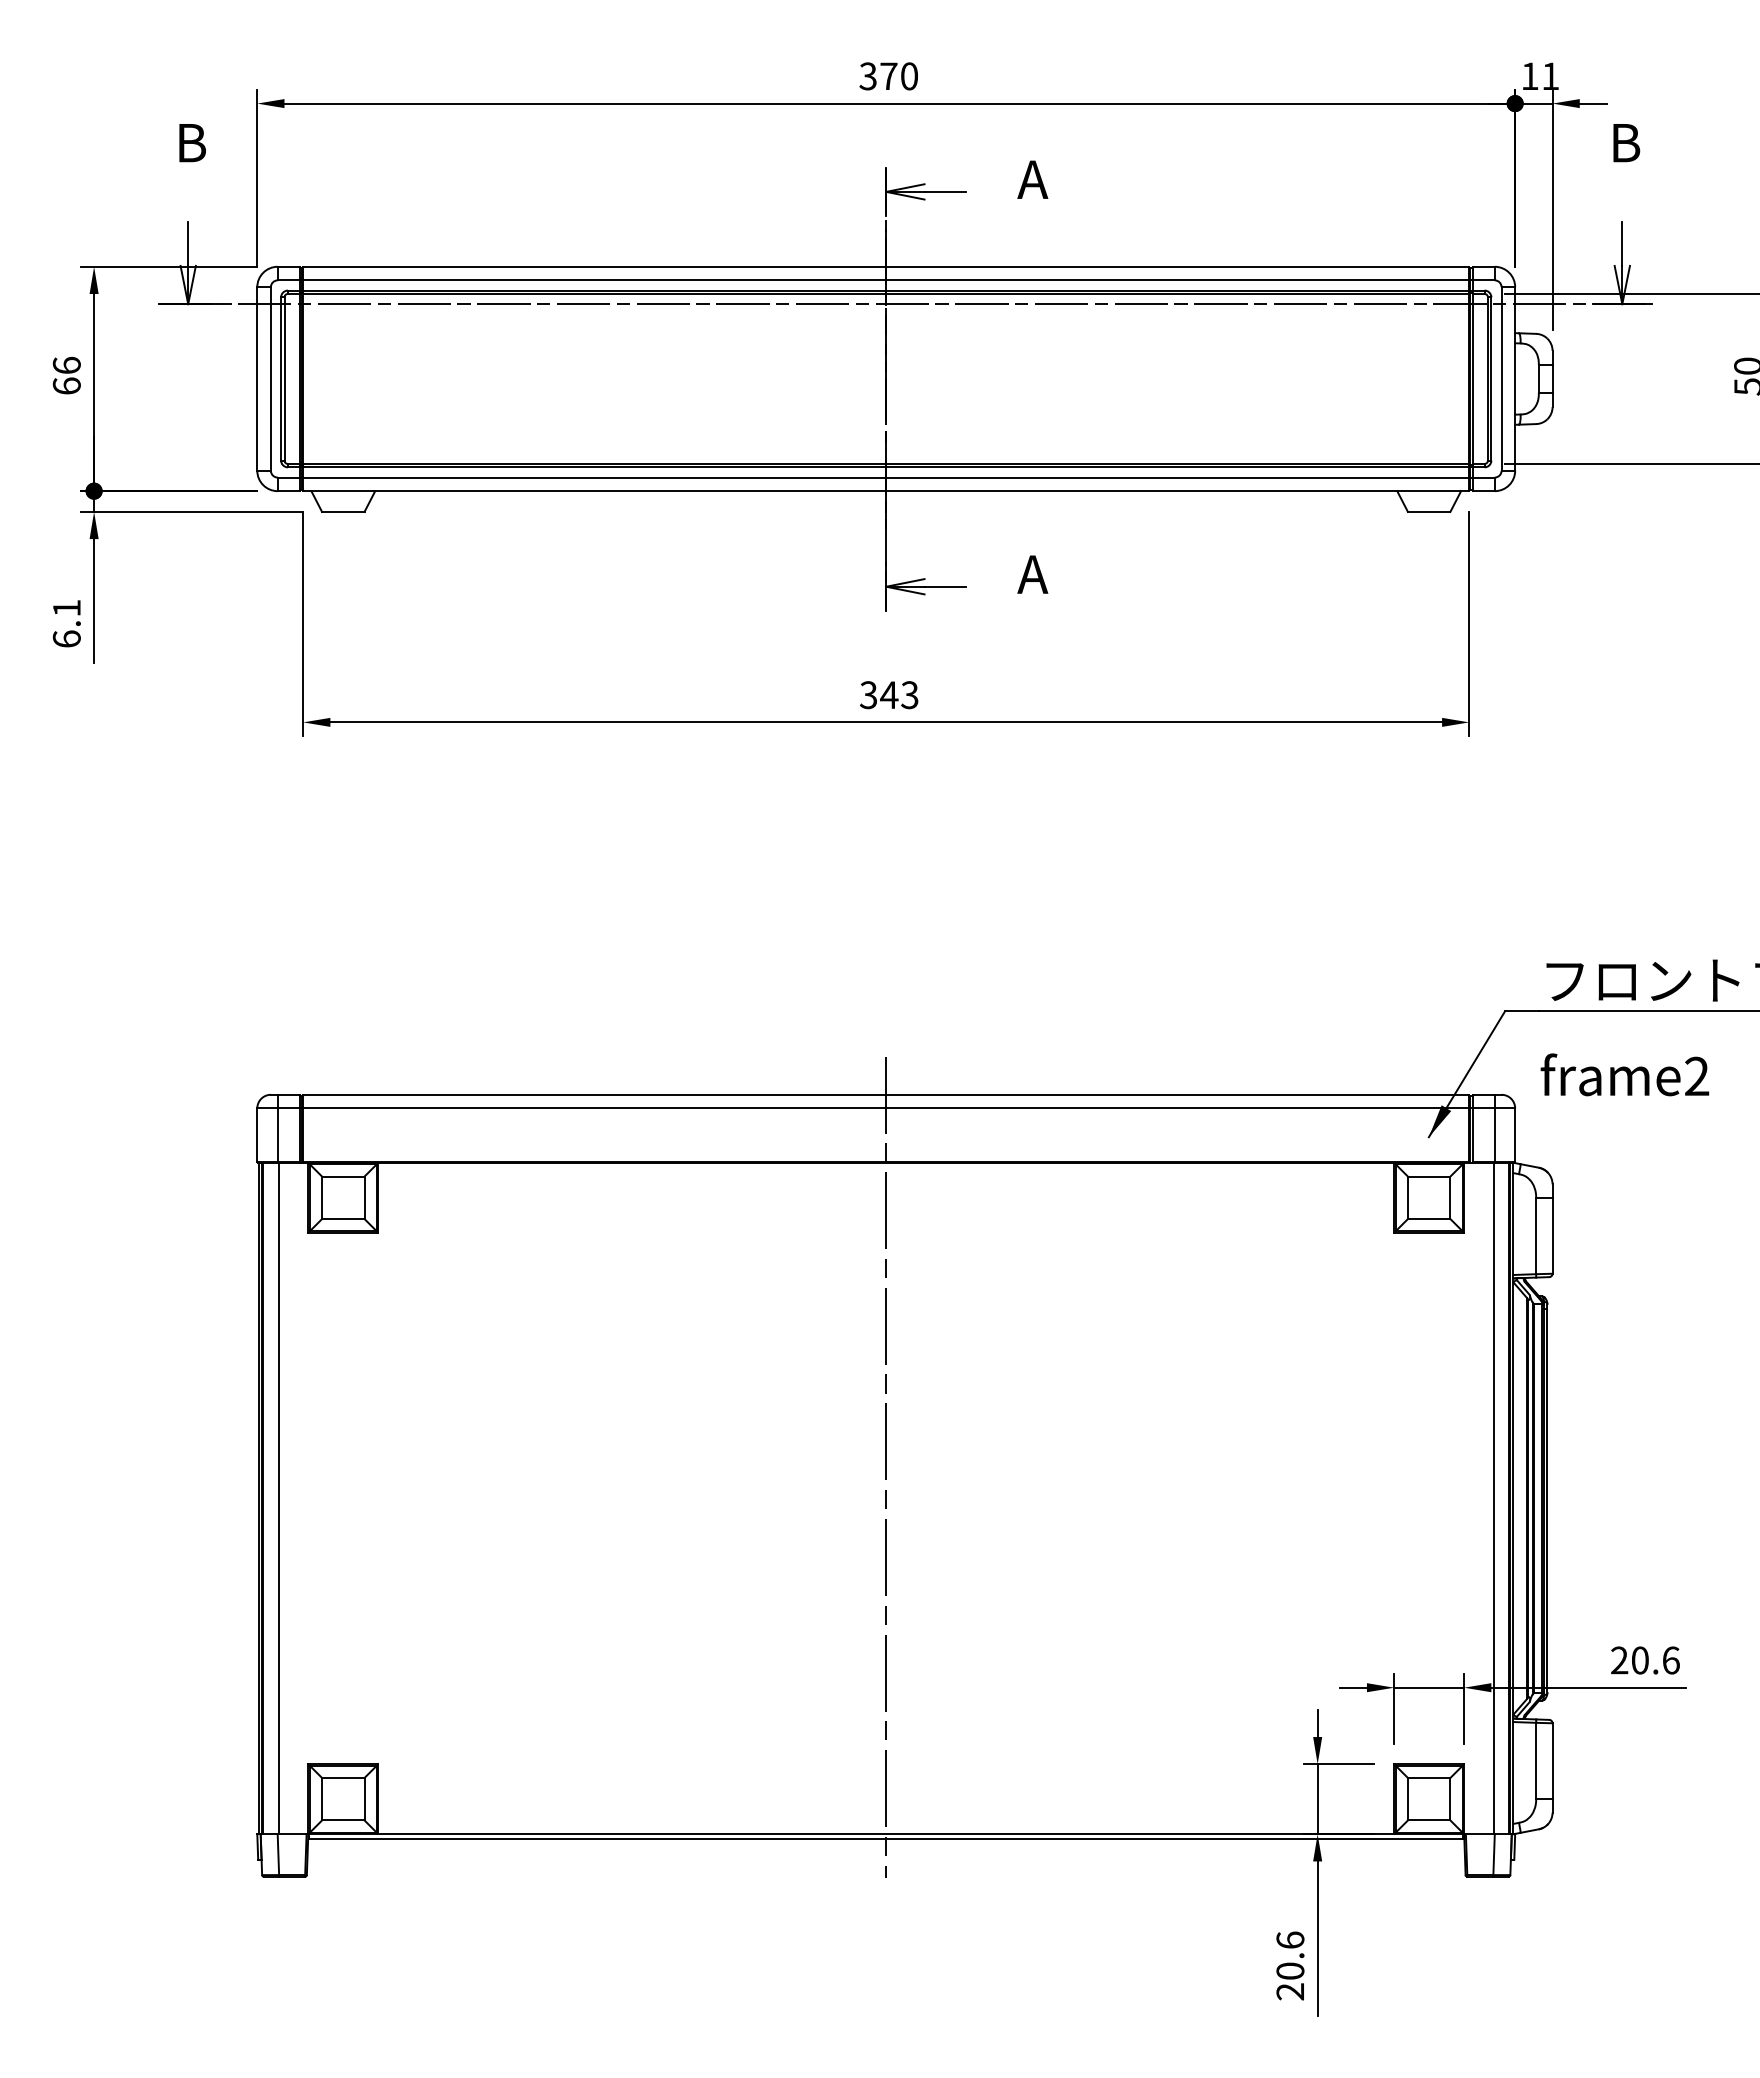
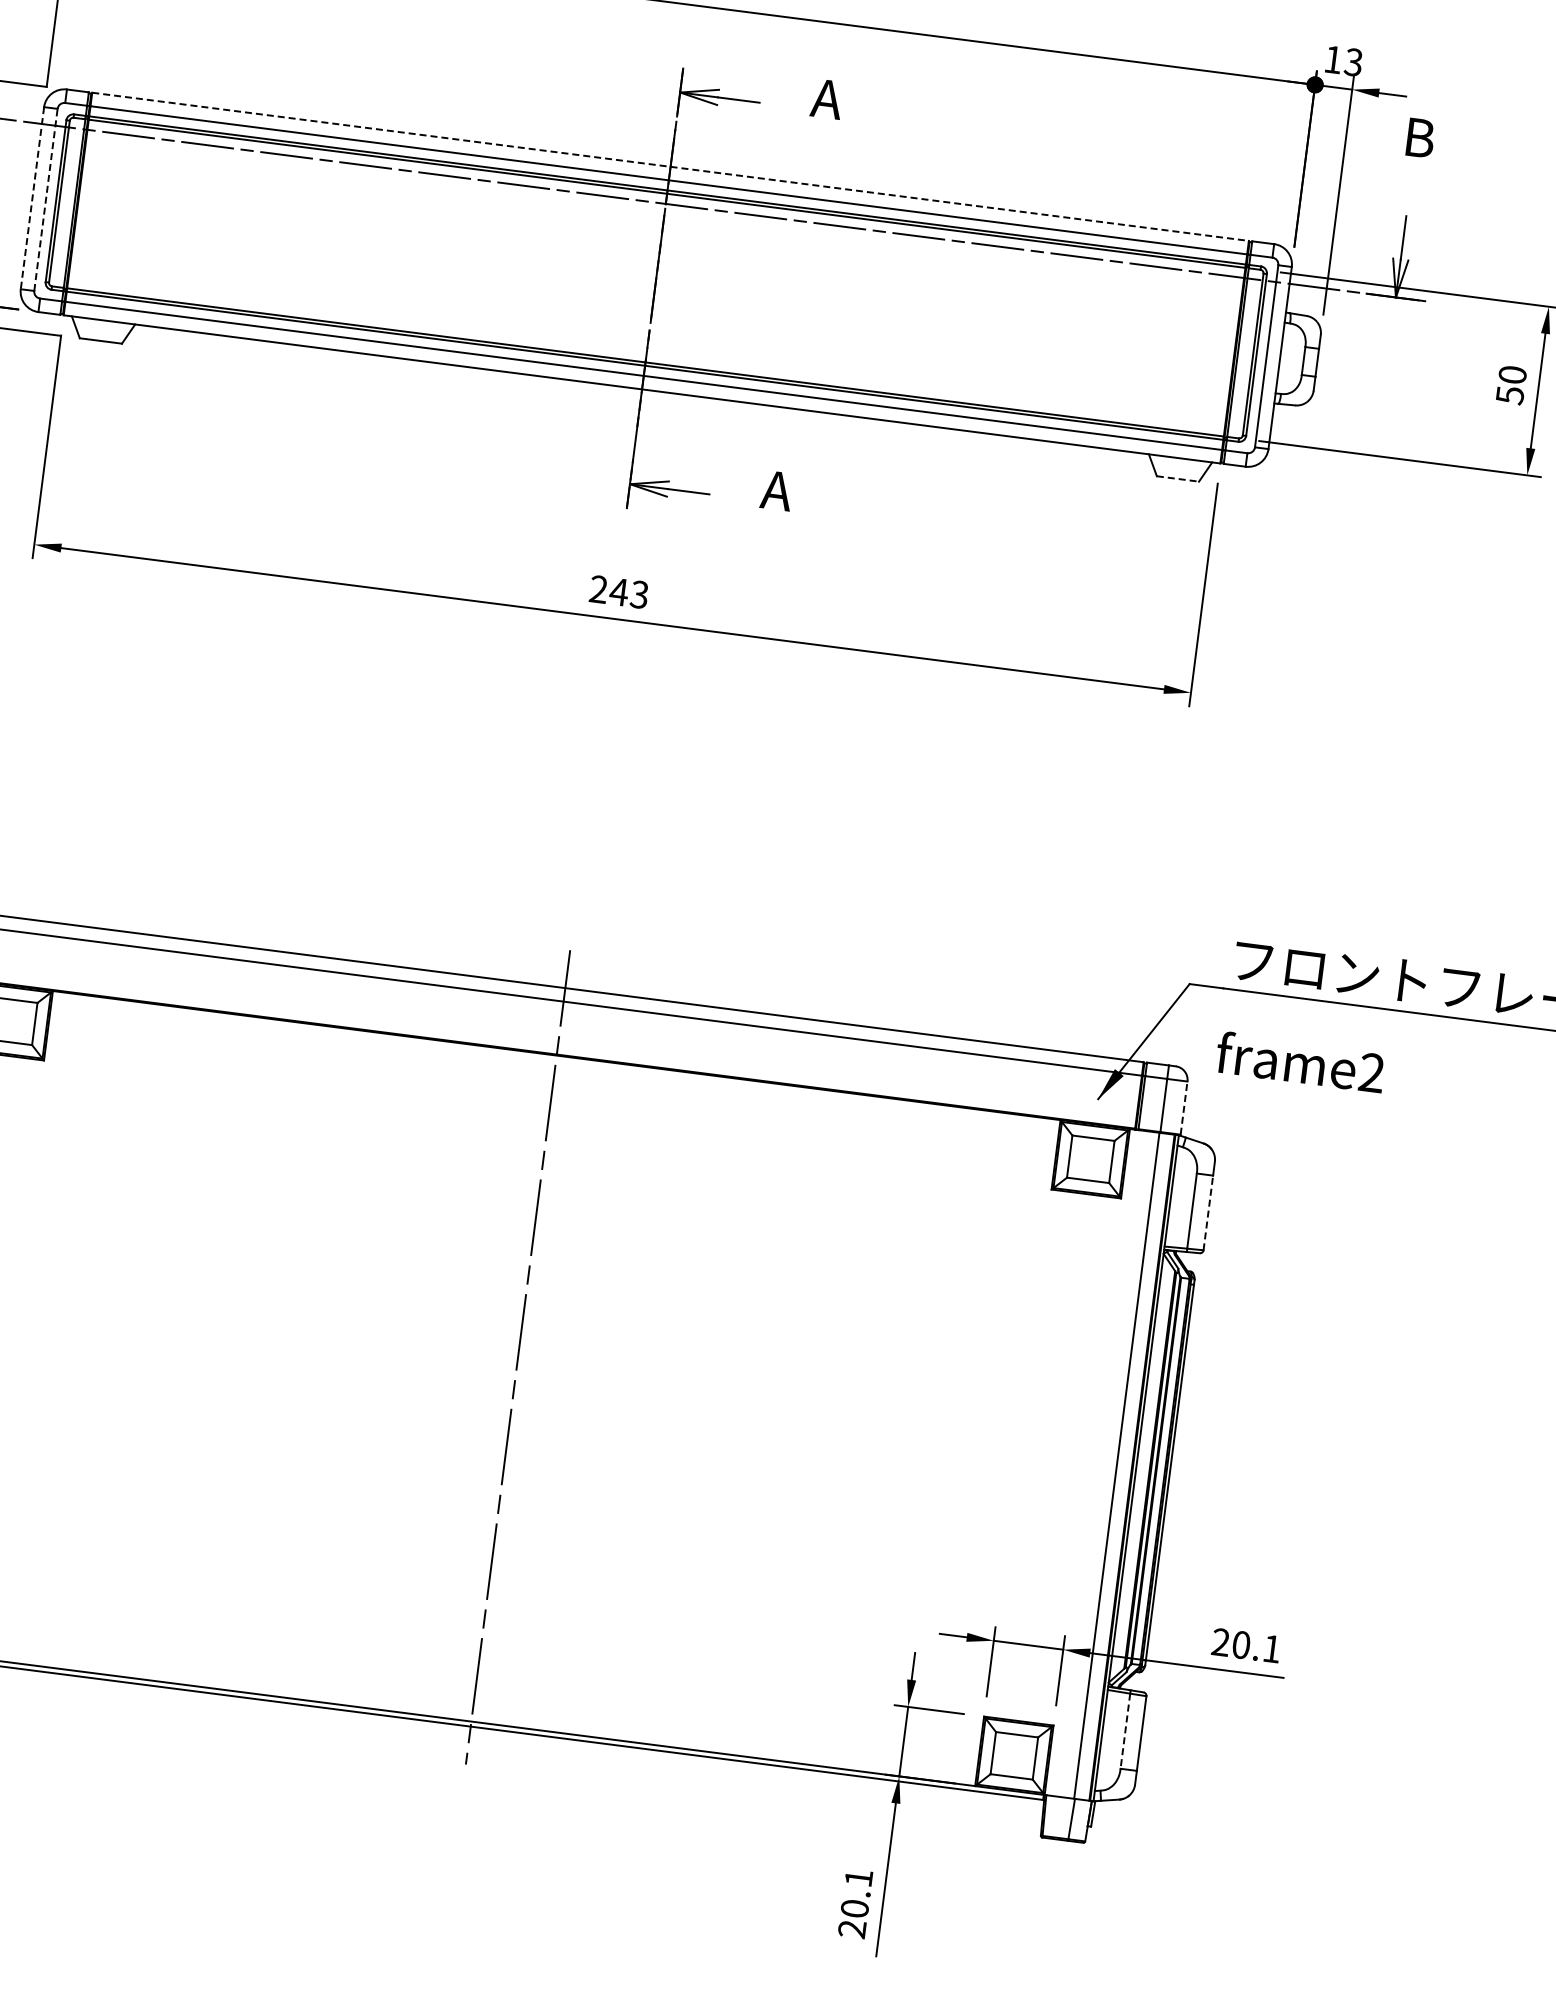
text: (1549, 76) -> (1352, 62), 11 -> 13
line: (886, 266) -> (670, 166), solid -> dashed
line: (257, 378) -> (32, 197), solid -> dashed
line: (270, 378) -> (45, 199), solid -> dashed
line: (1429, 511) -> (1178, 478), solid -> dashed
text: (868, 695) -> (598, 589), 343 -> 243
line: (1515, 1135) -> (1184, 1108), solid -> dashed
line: (1552, 1236) -> (1208, 1213), solid -> dashed
text: (1671, 1660) -> (1272, 1649), 20.6 -> 20.1
line: (1536, 1760) -> (1125, 1731), solid -> dashed
text: (1290, 1939) -> (859, 1877), 20.6 -> 20.1

